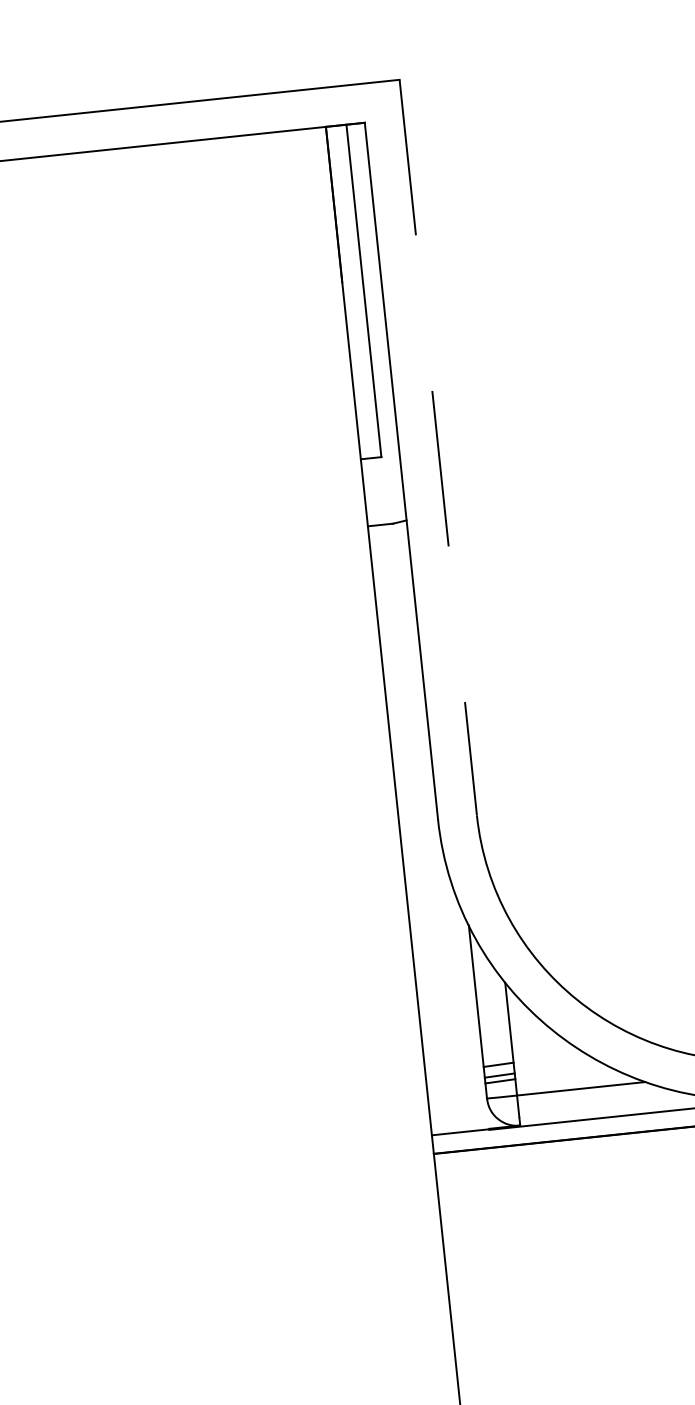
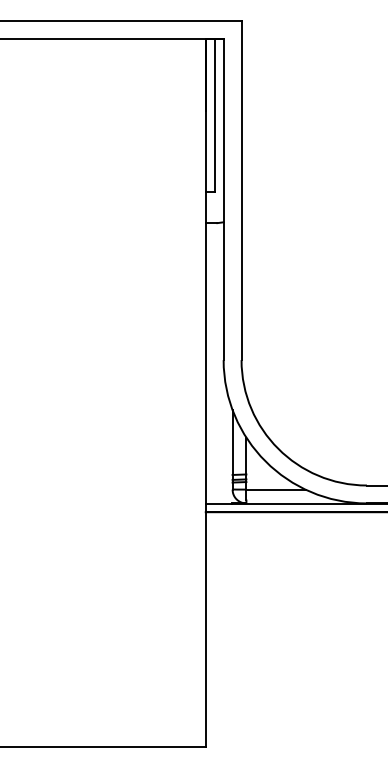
line: (438, 449) -> (241, 191), dashed -> solid

